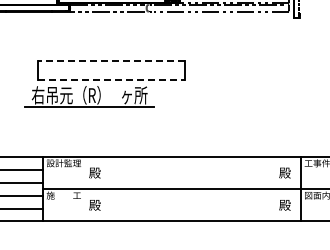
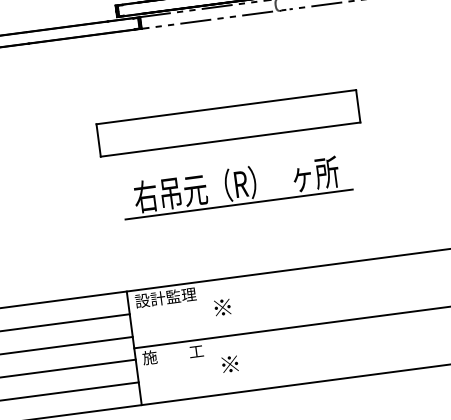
line: (111, 61) -> (225, 107), dashed -> solid
line: (111, 79) -> (230, 139), dashed -> solid
part: (89, 96) -> (236, 186), moved
text: (94, 172) -> (221, 306), 殿 -> ※
text: (94, 205) -> (229, 364), 殿 -> ※

